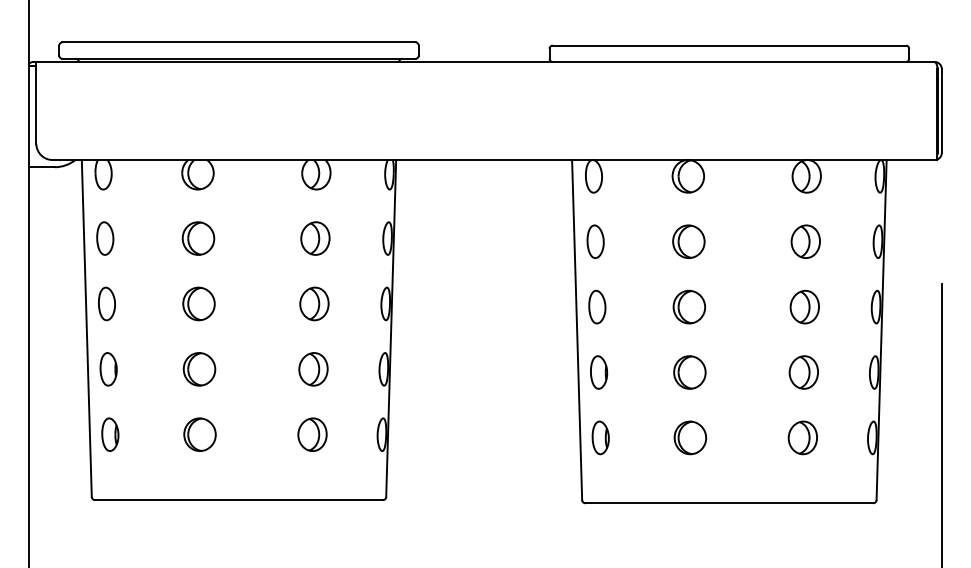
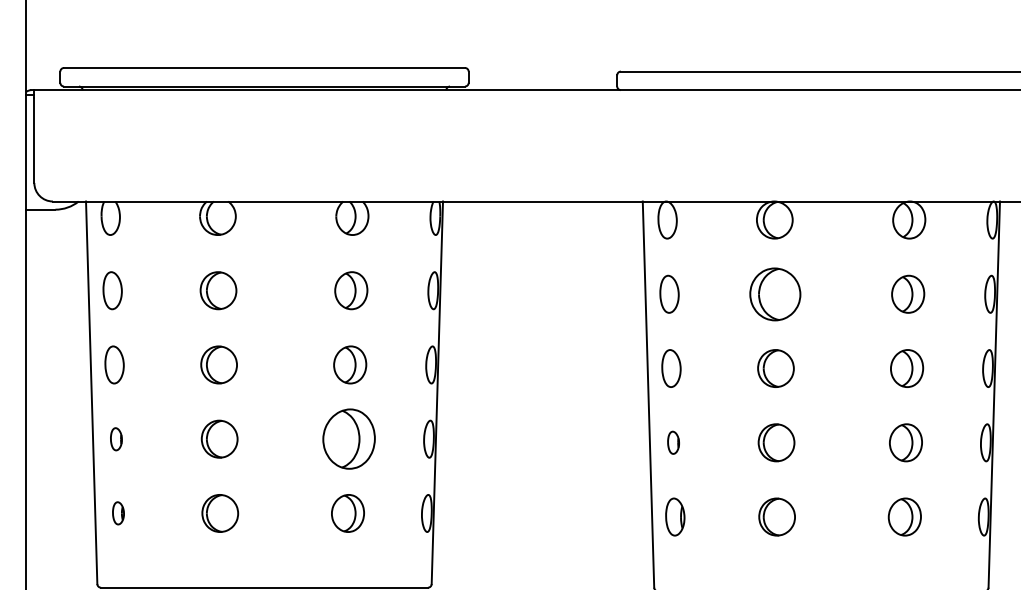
part: (688, 241) -> (774, 294), size x1.4
part: (108, 369) -> (116, 439), size x0.6
part: (313, 369) -> (349, 439), size x1.6
part: (599, 372) -> (673, 442), size x0.6
part: (110, 434) -> (118, 513), size x0.6

